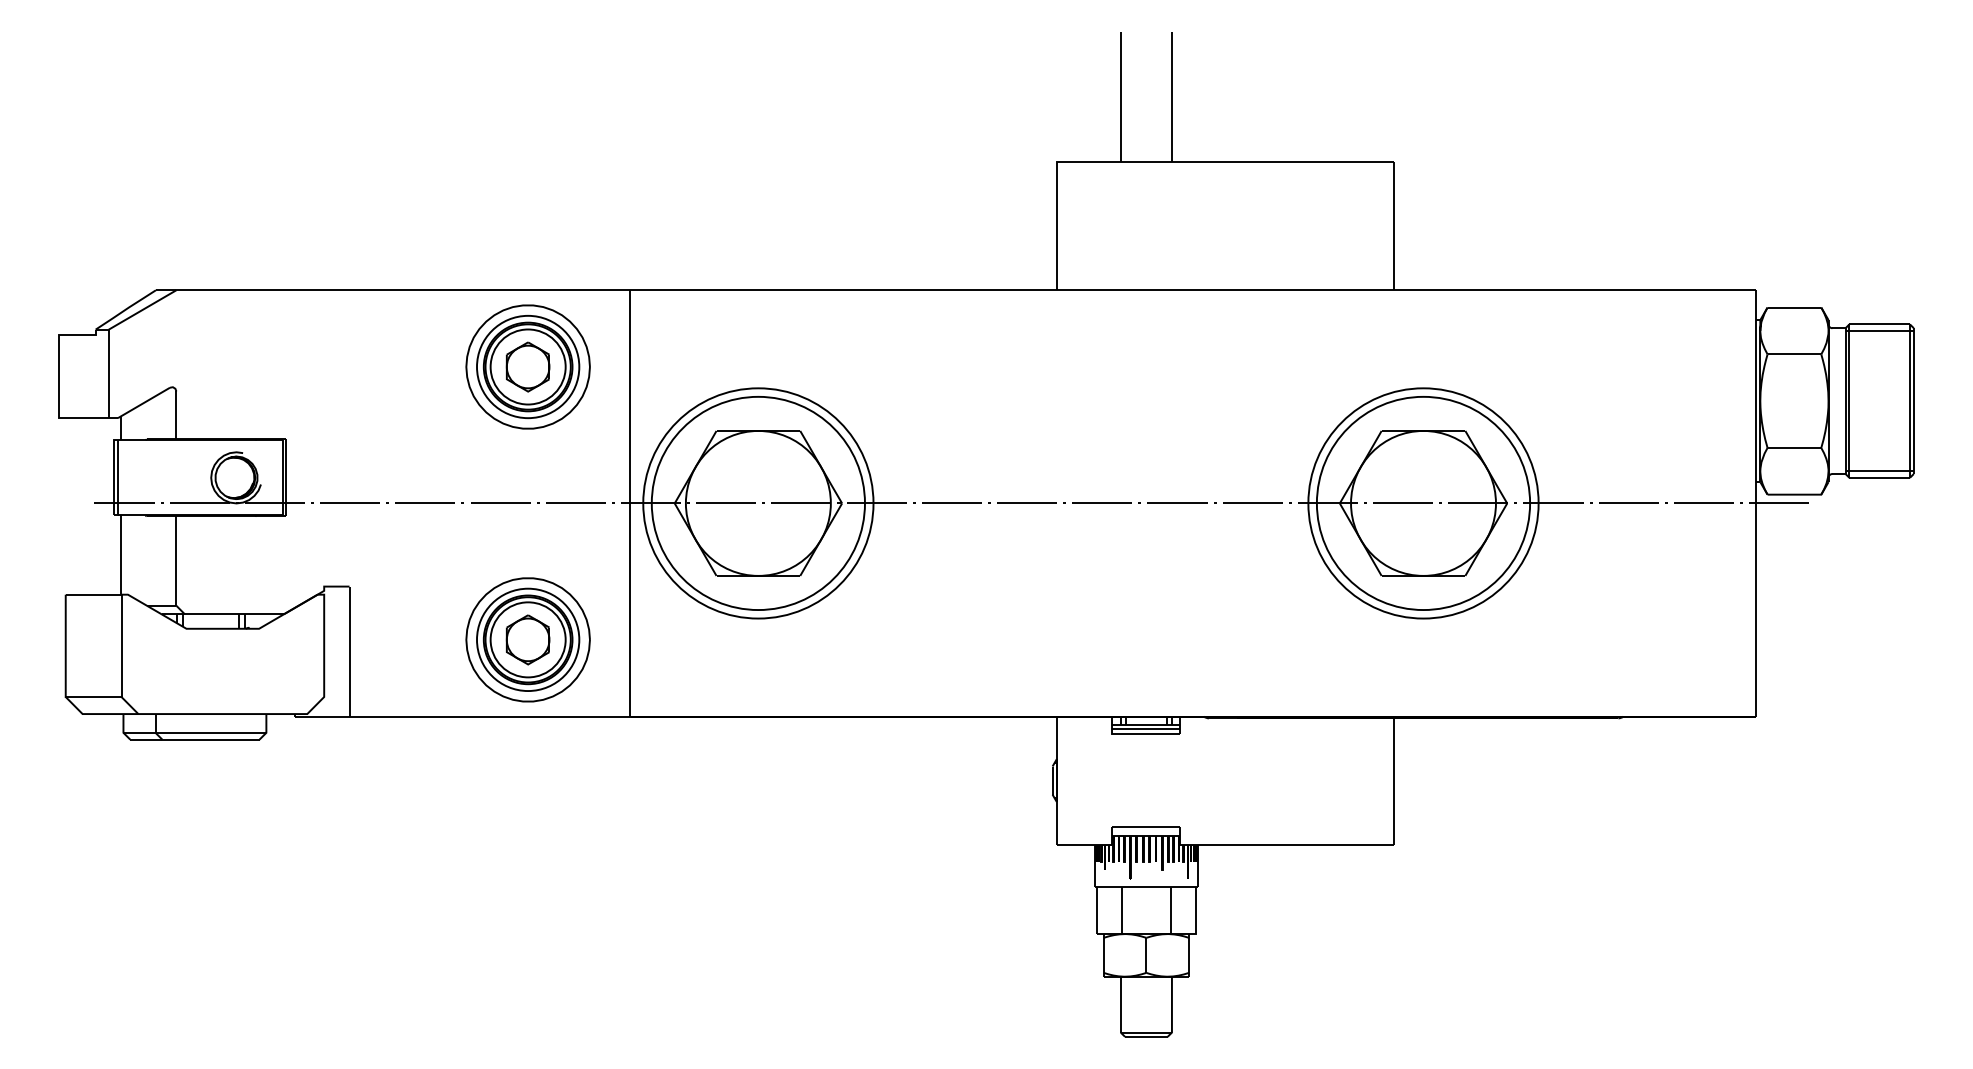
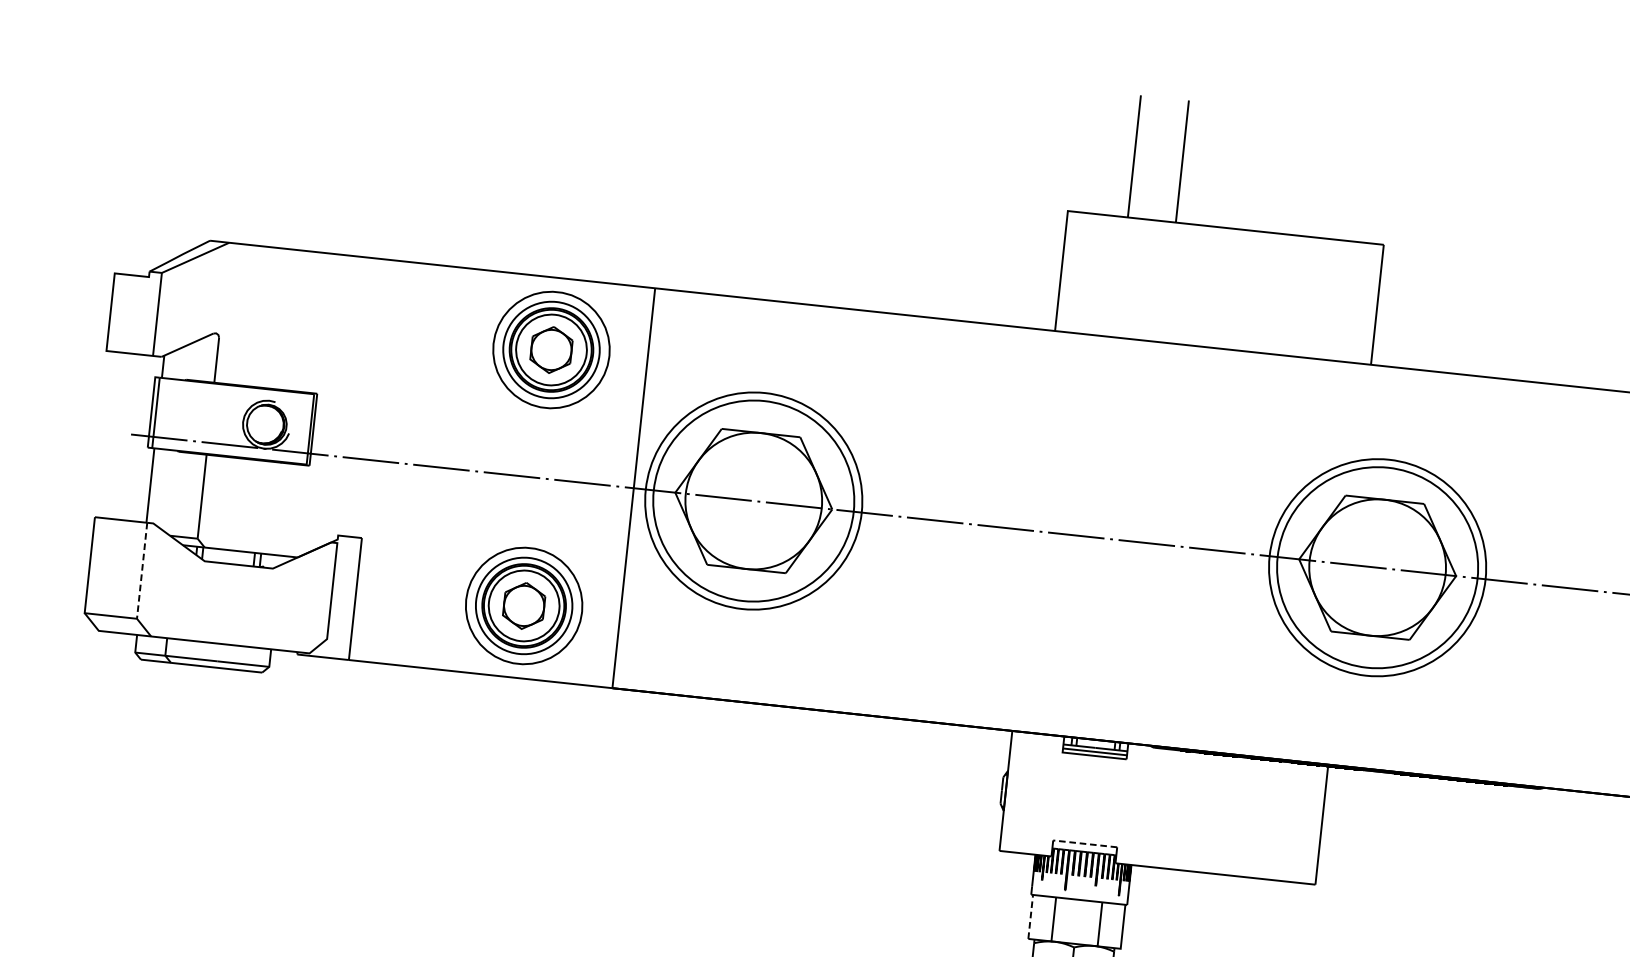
line: (121, 646) -> (142, 571), solid -> dashed
line: (1145, 827) -> (1084, 843), solid -> dashed
line: (1097, 910) -> (1031, 916), solid -> dashed

